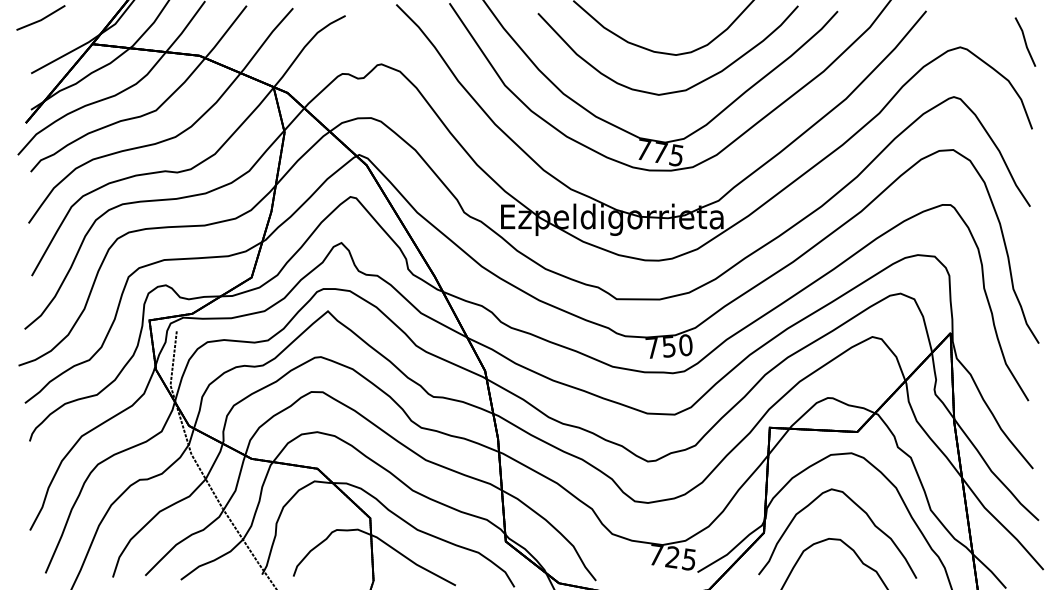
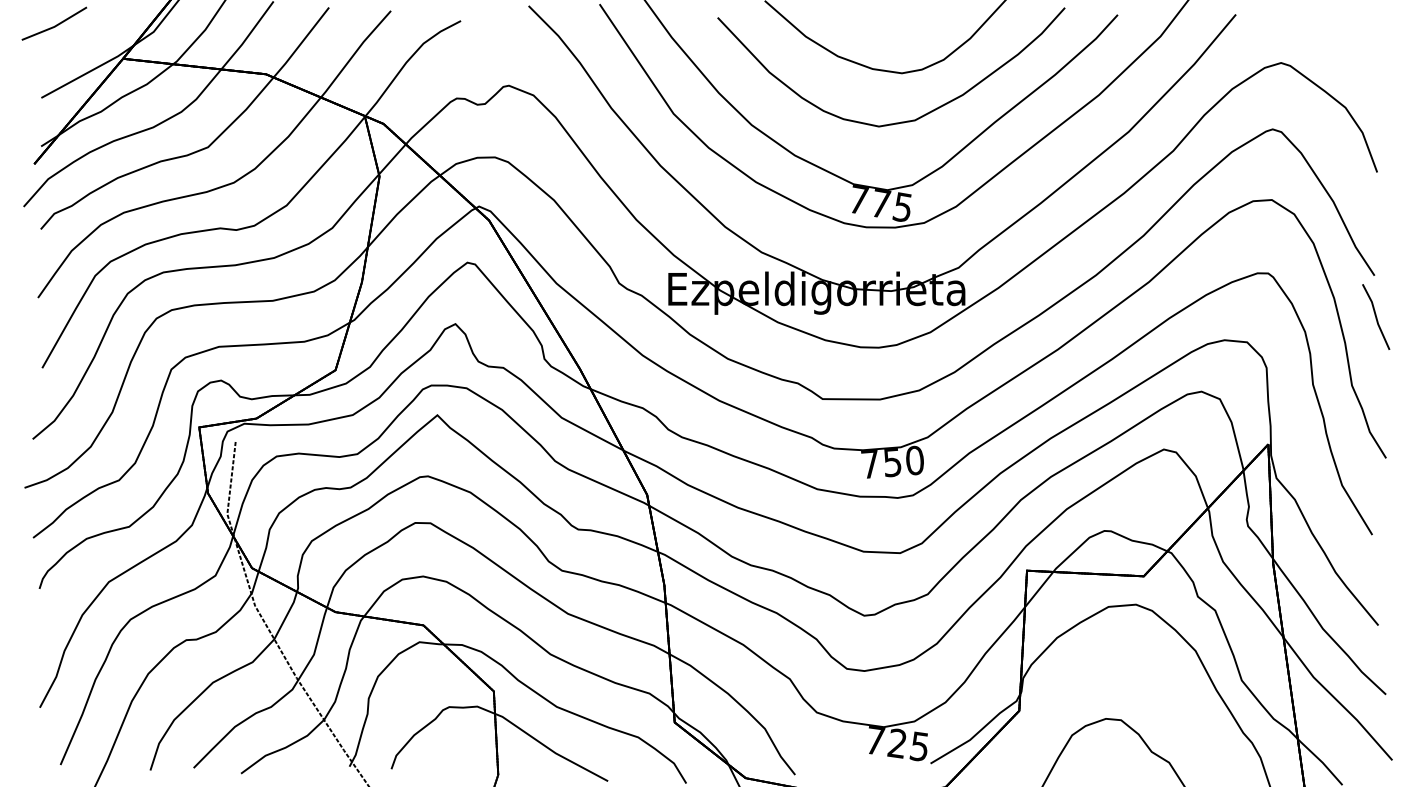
line: (1025, 41) -> (1376, 316), moved
curve: (857, 507) -> (1144, 676), removed

